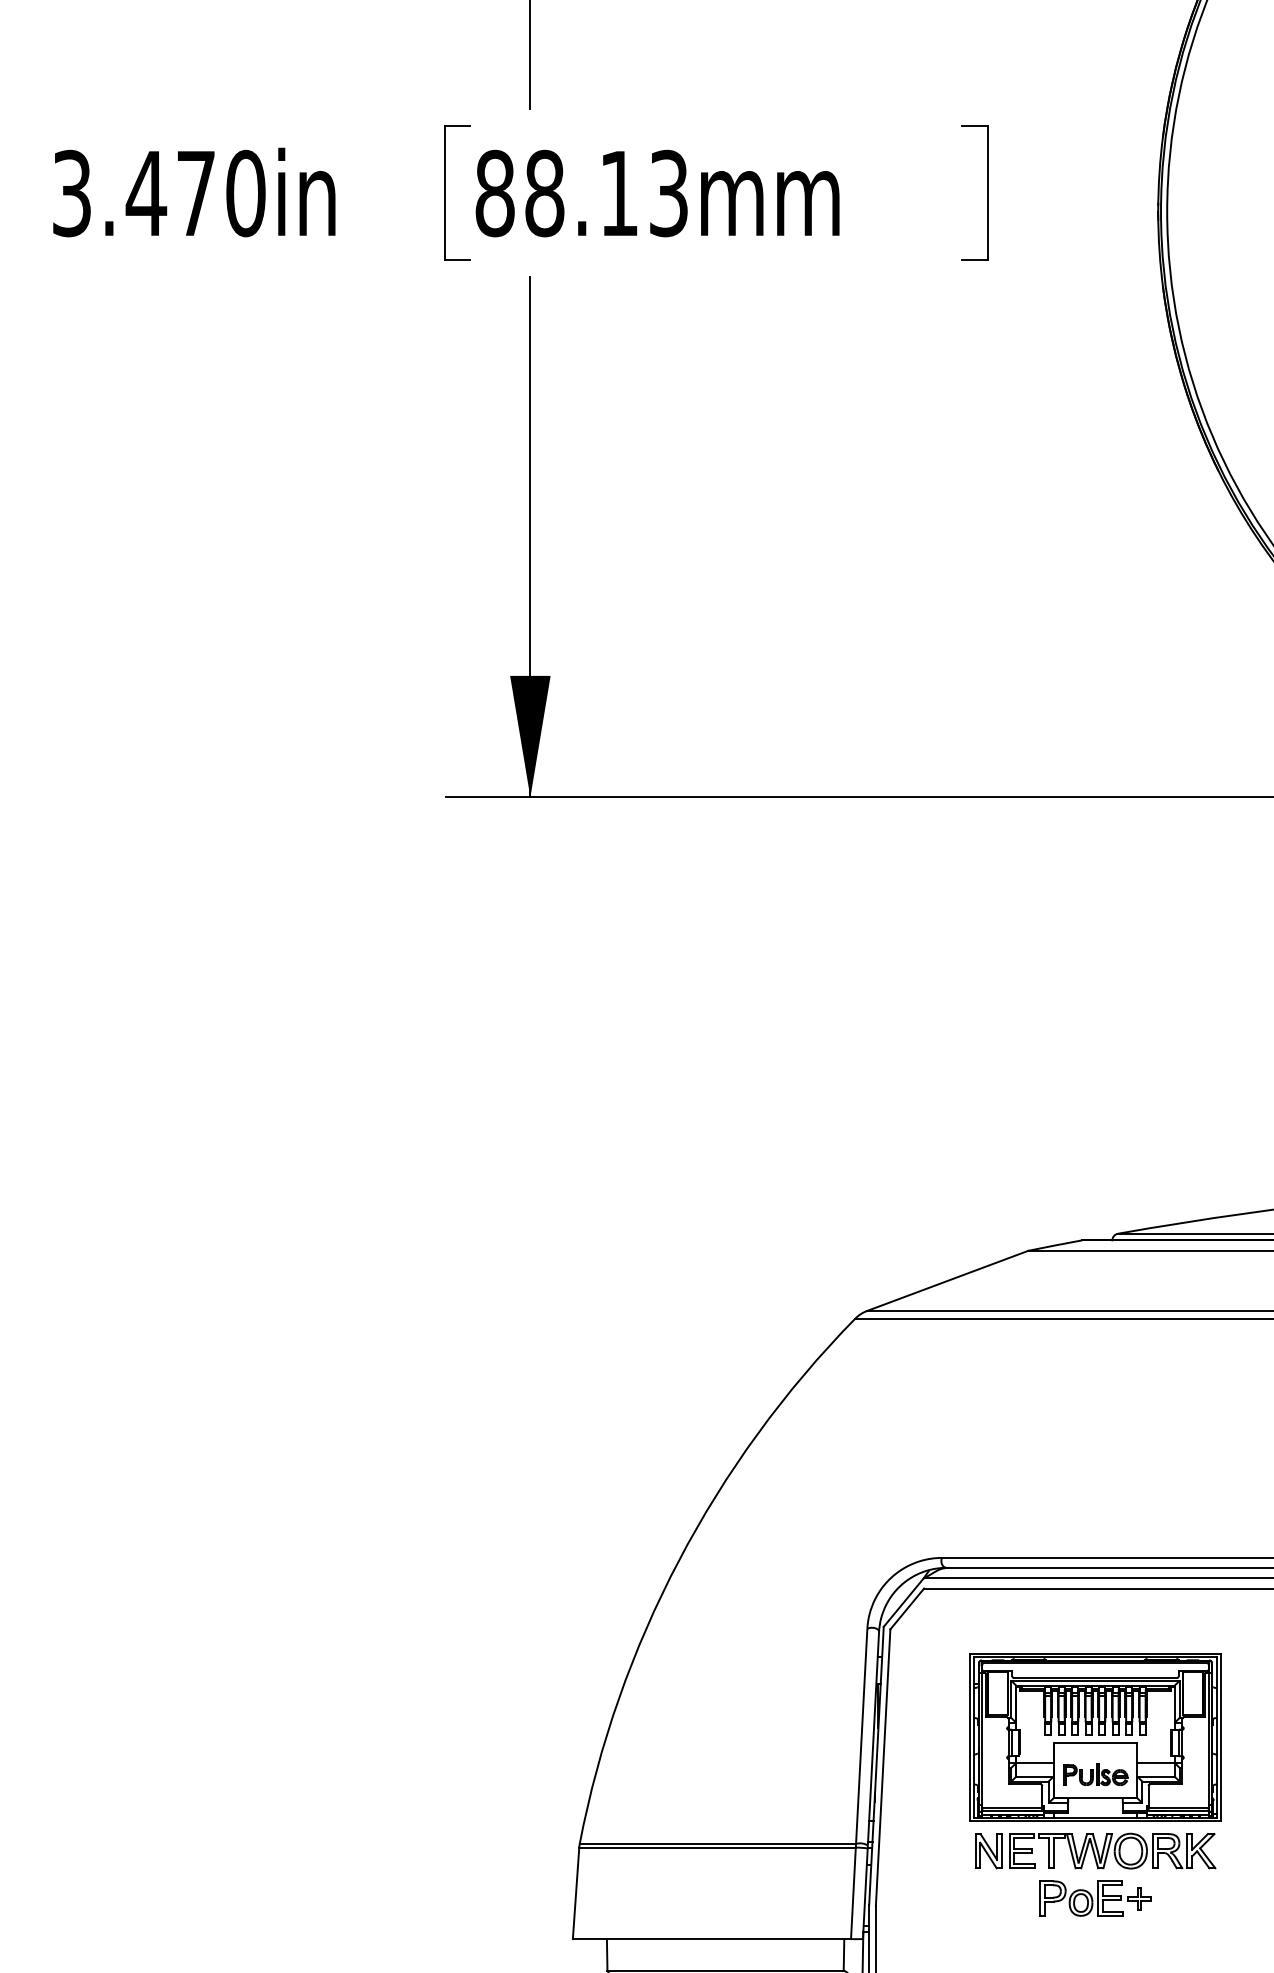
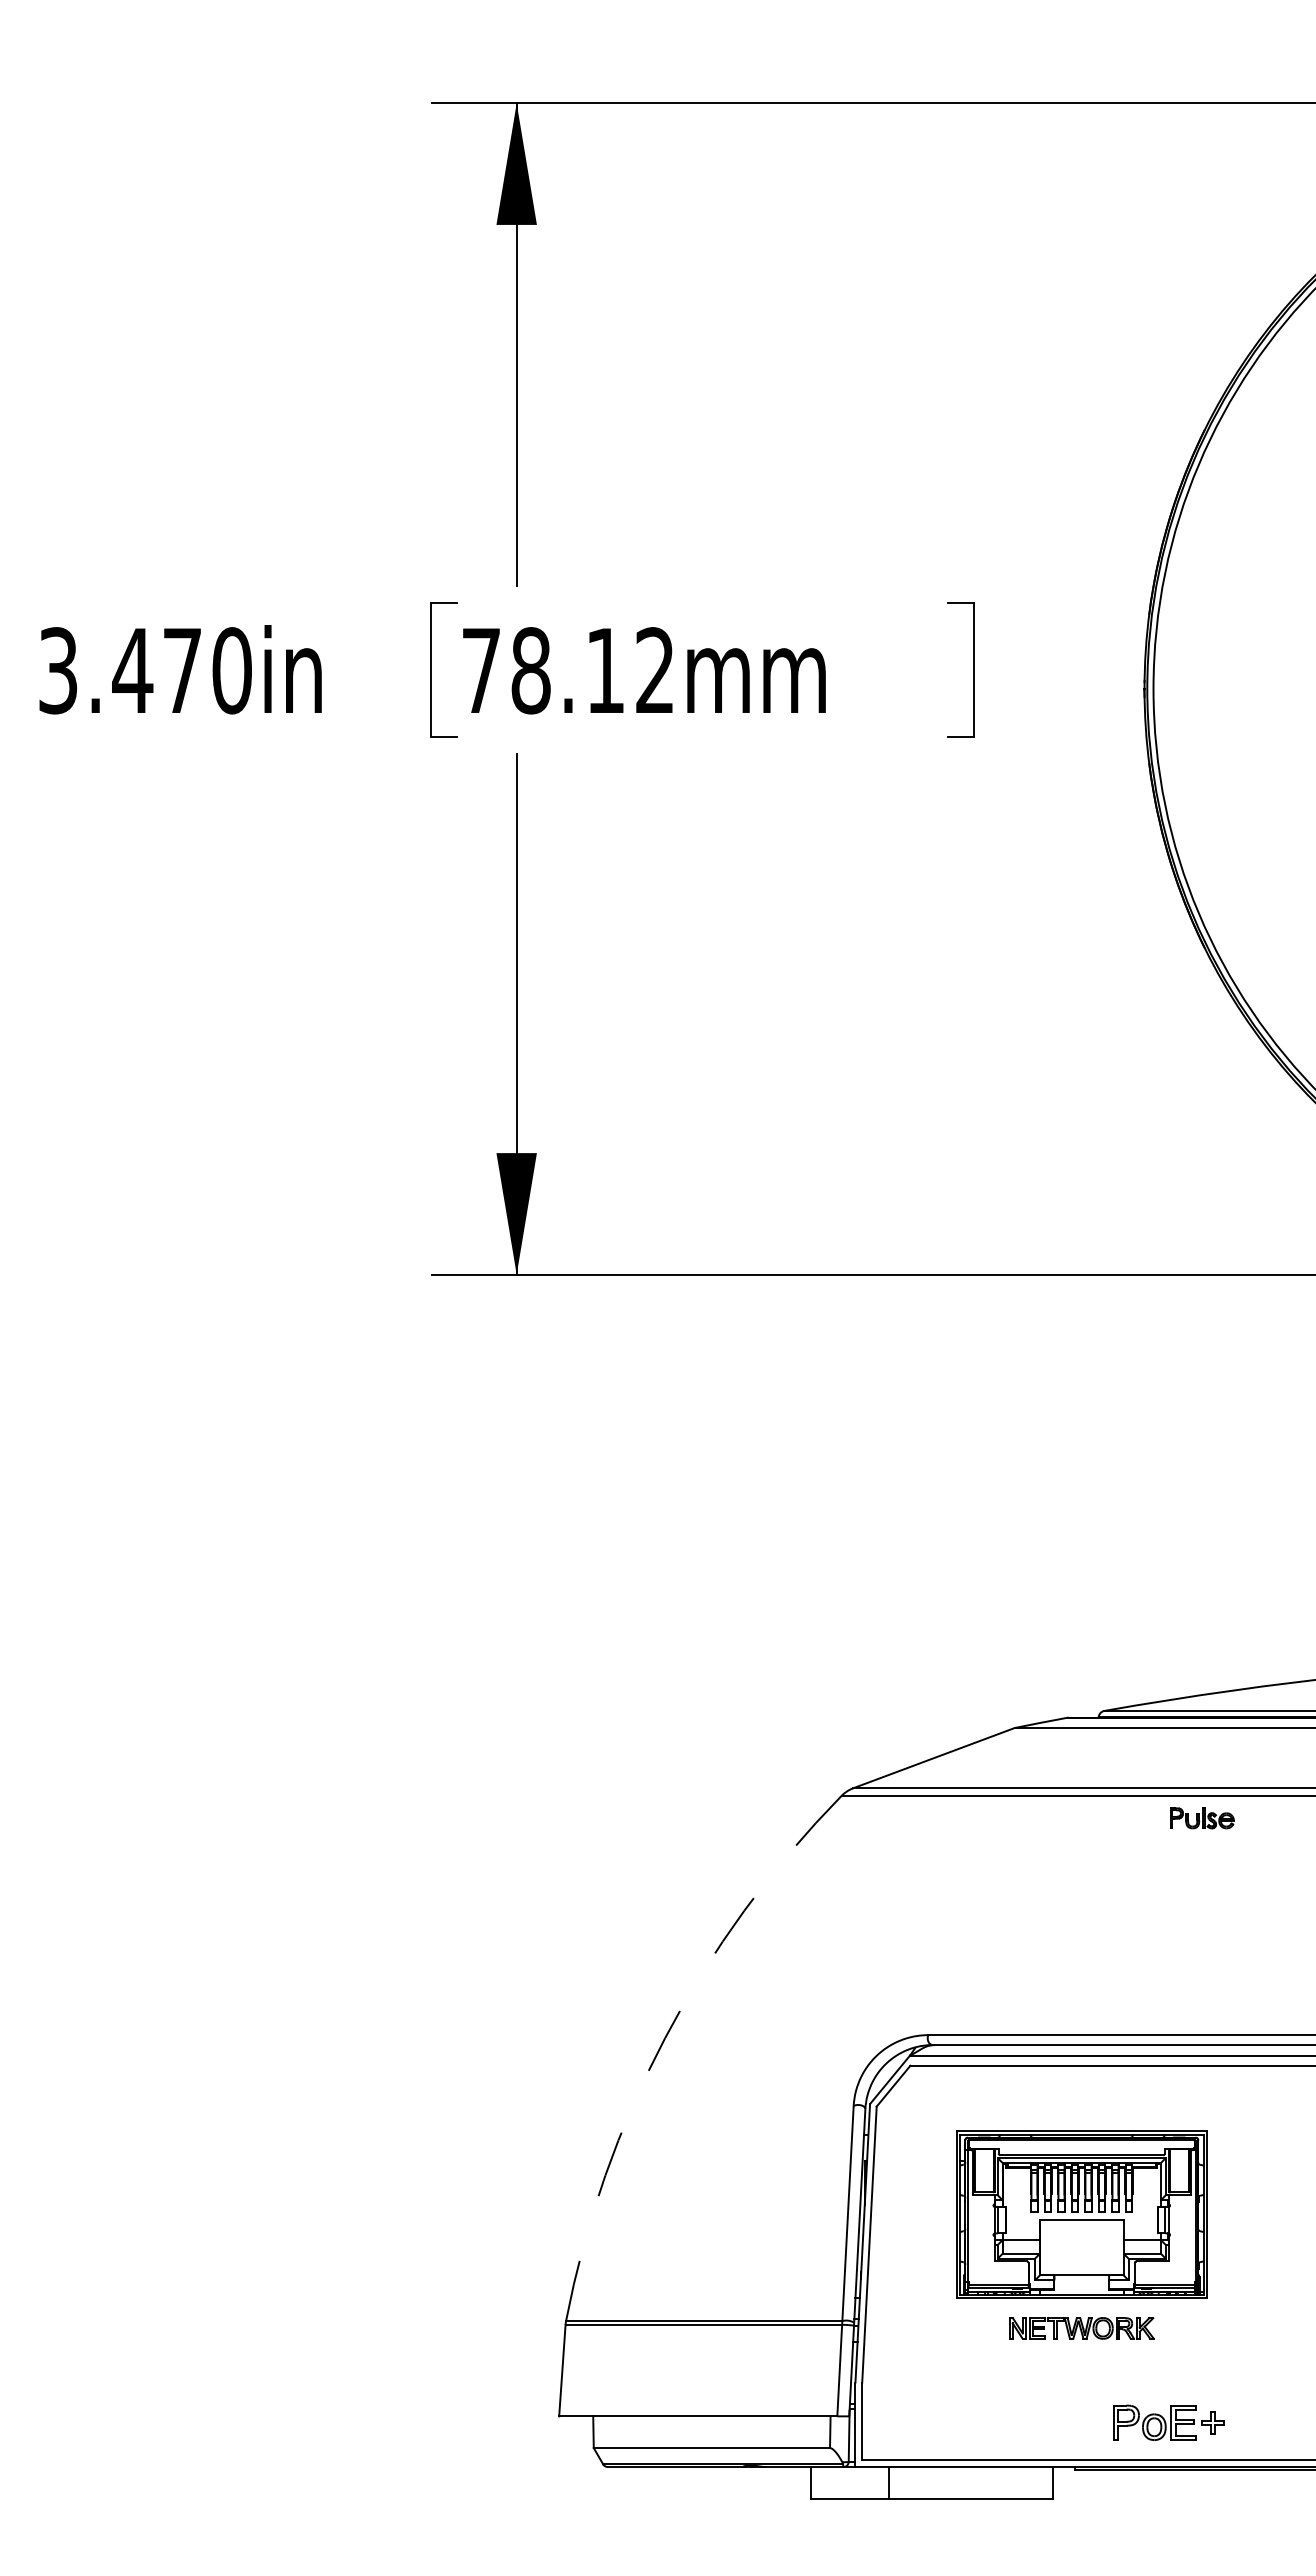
text: (581, 193) -> (567, 670), 88.13mm -> 78.12mm
arc: (679, 1561) -> (665, 2038), solid -> dashed
part: (1096, 1775) -> (1202, 1818), moved
part: (1095, 1851) -> (1081, 2328), size x0.6
part: (1095, 1898) -> (1168, 2422), moved

